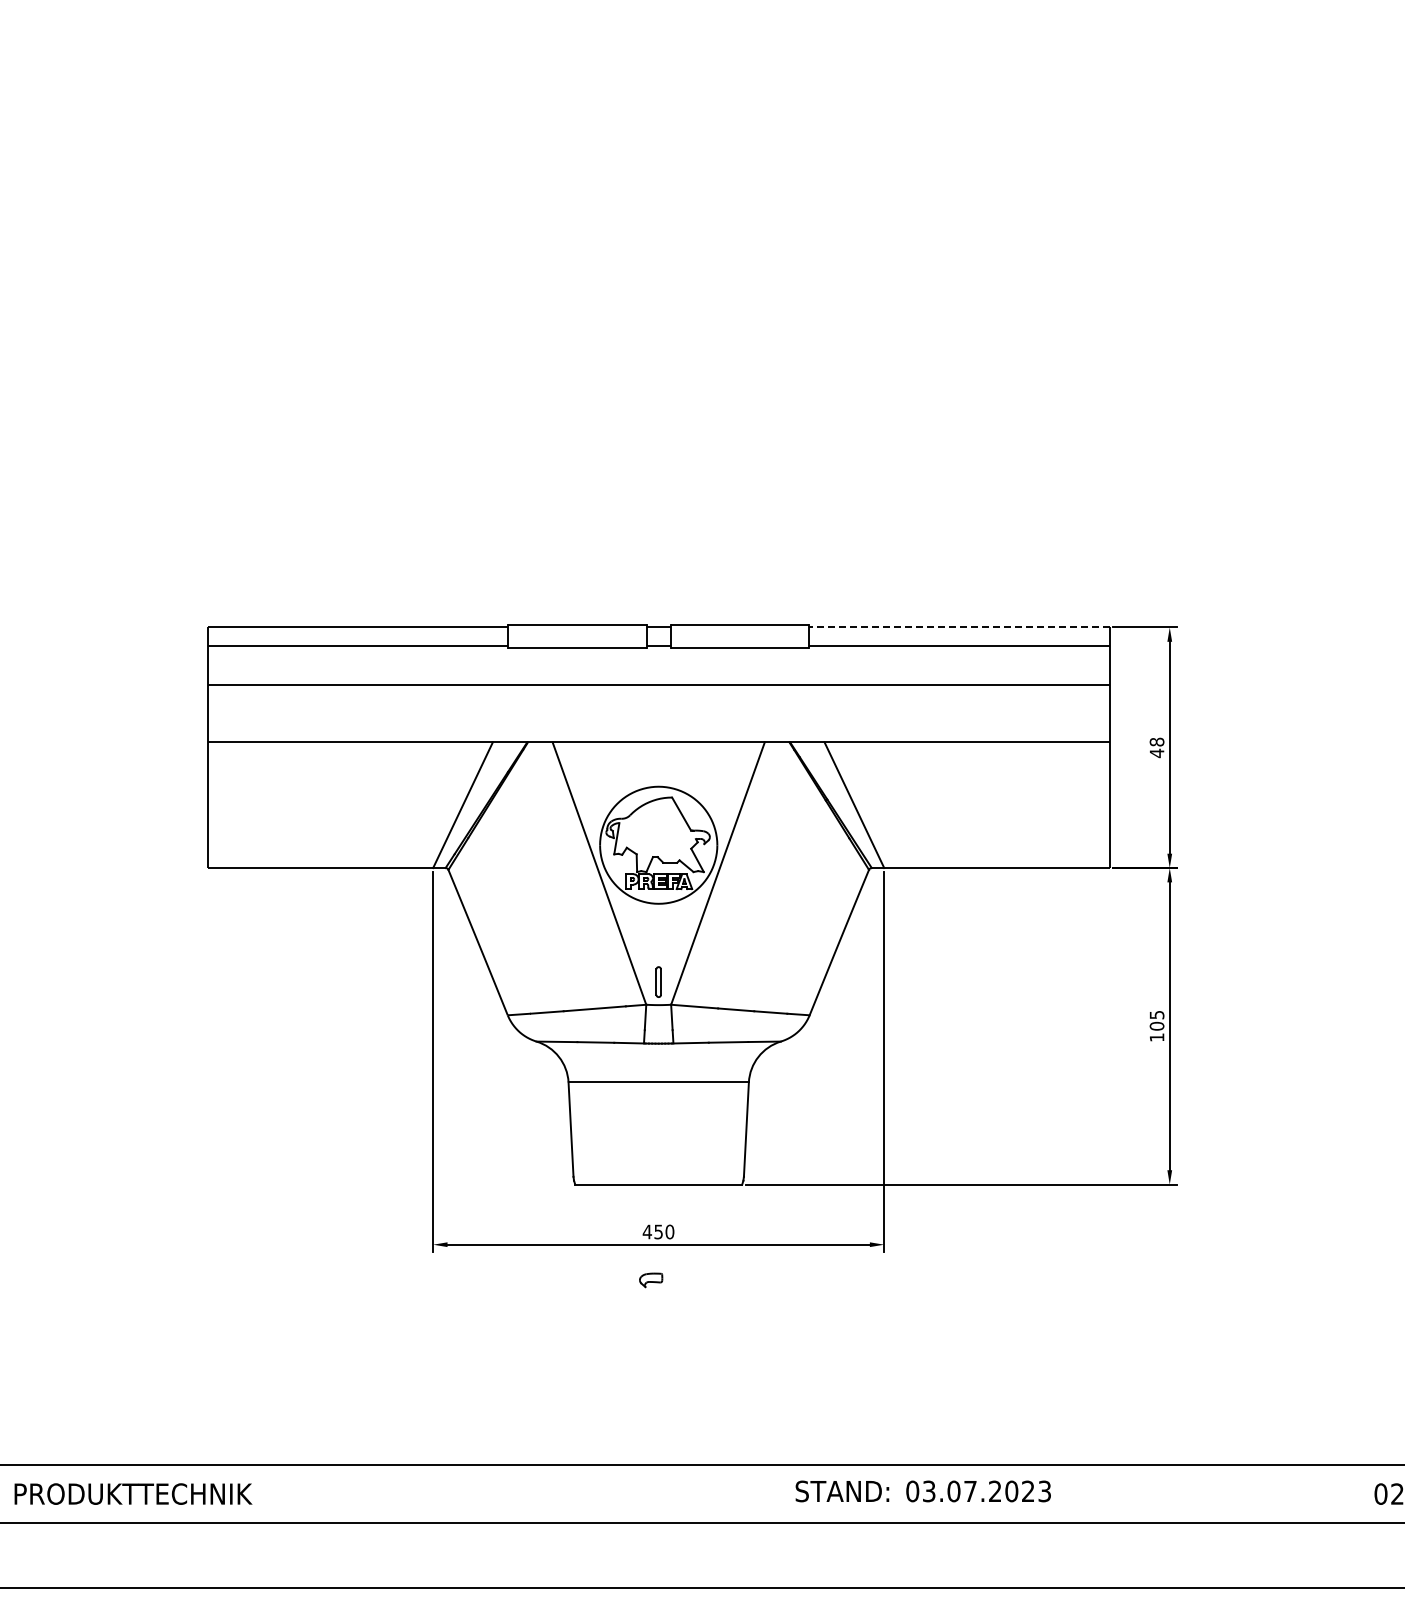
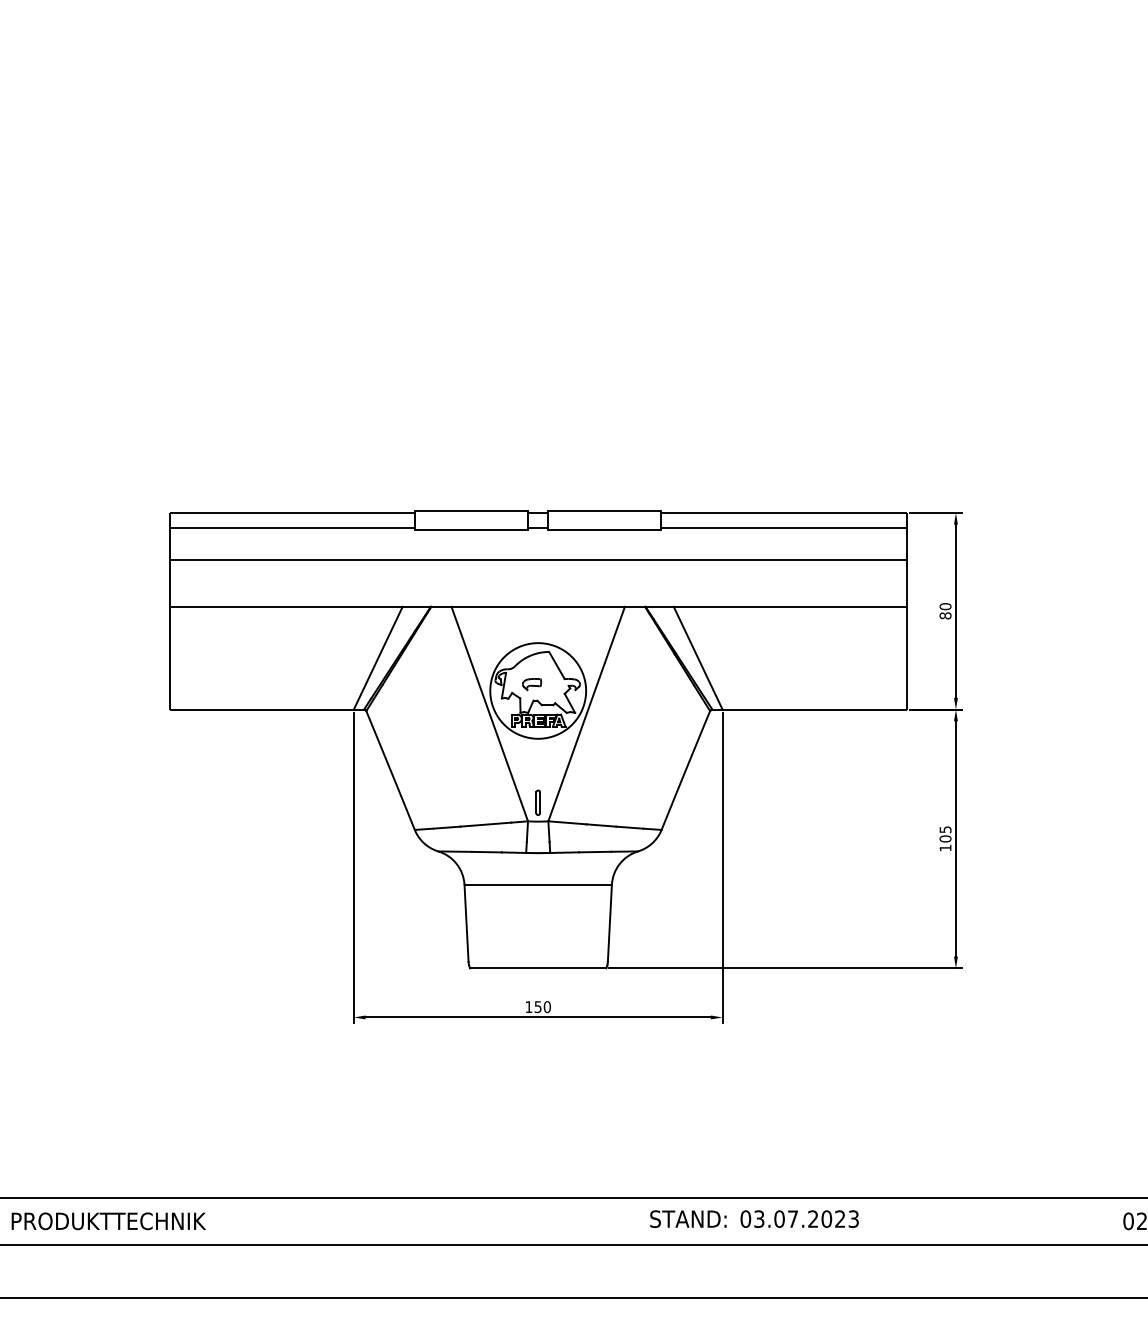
line: (958, 627) -> (783, 512), dashed -> solid
text: (1156, 747) -> (945, 611), 48 -> 80
text: (646, 1231) -> (528, 1006), 450 -> 150
part: (651, 1280) -> (532, 684), moved

